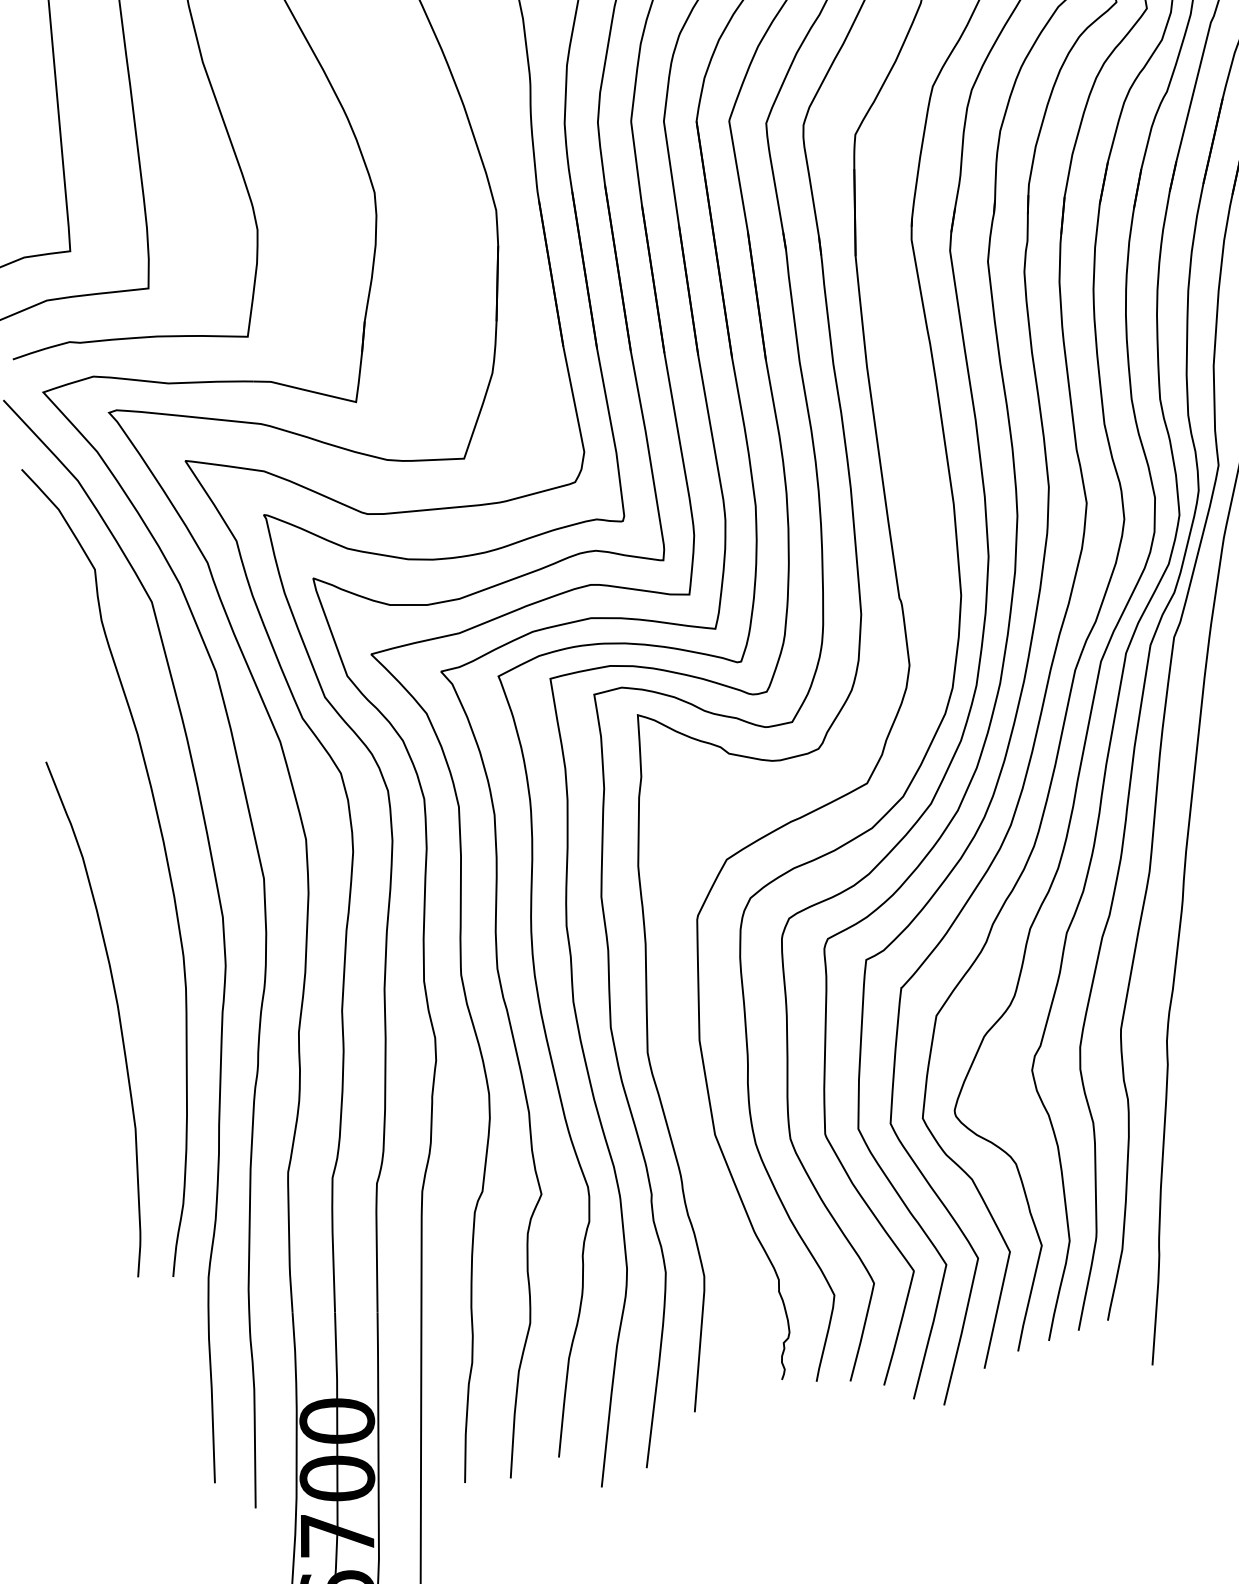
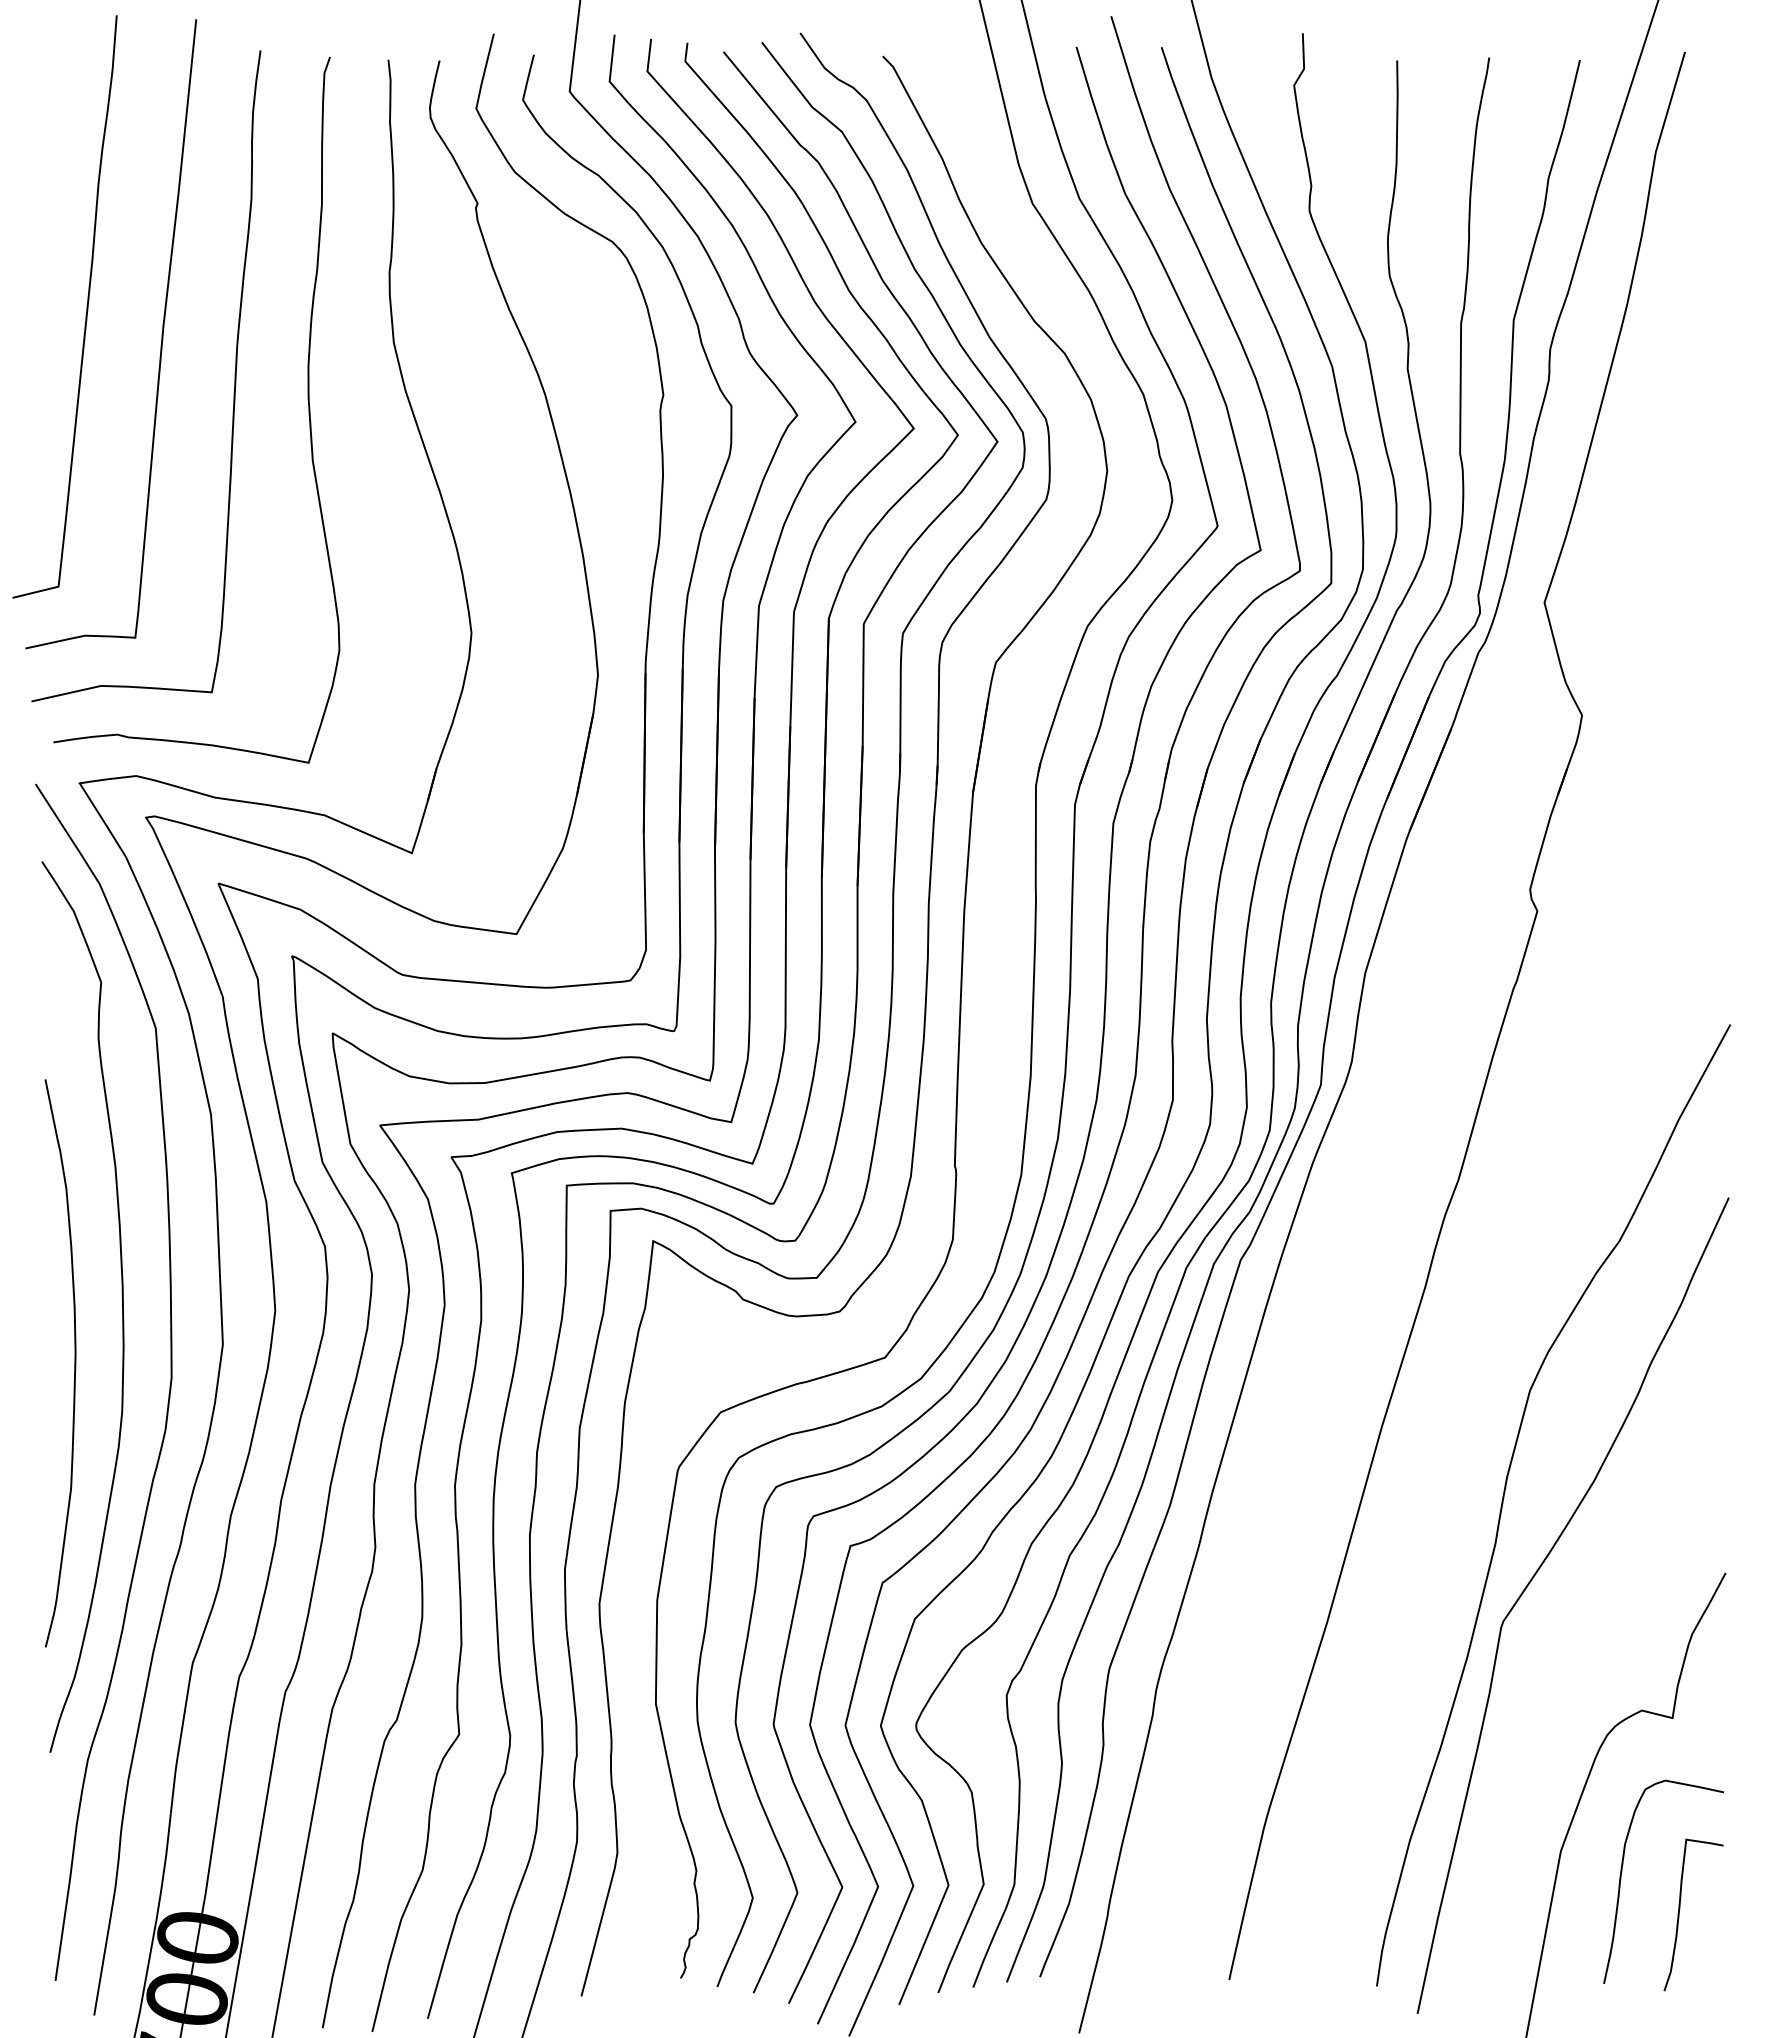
curve: (118, 1014) -> (74, 1363), moved

